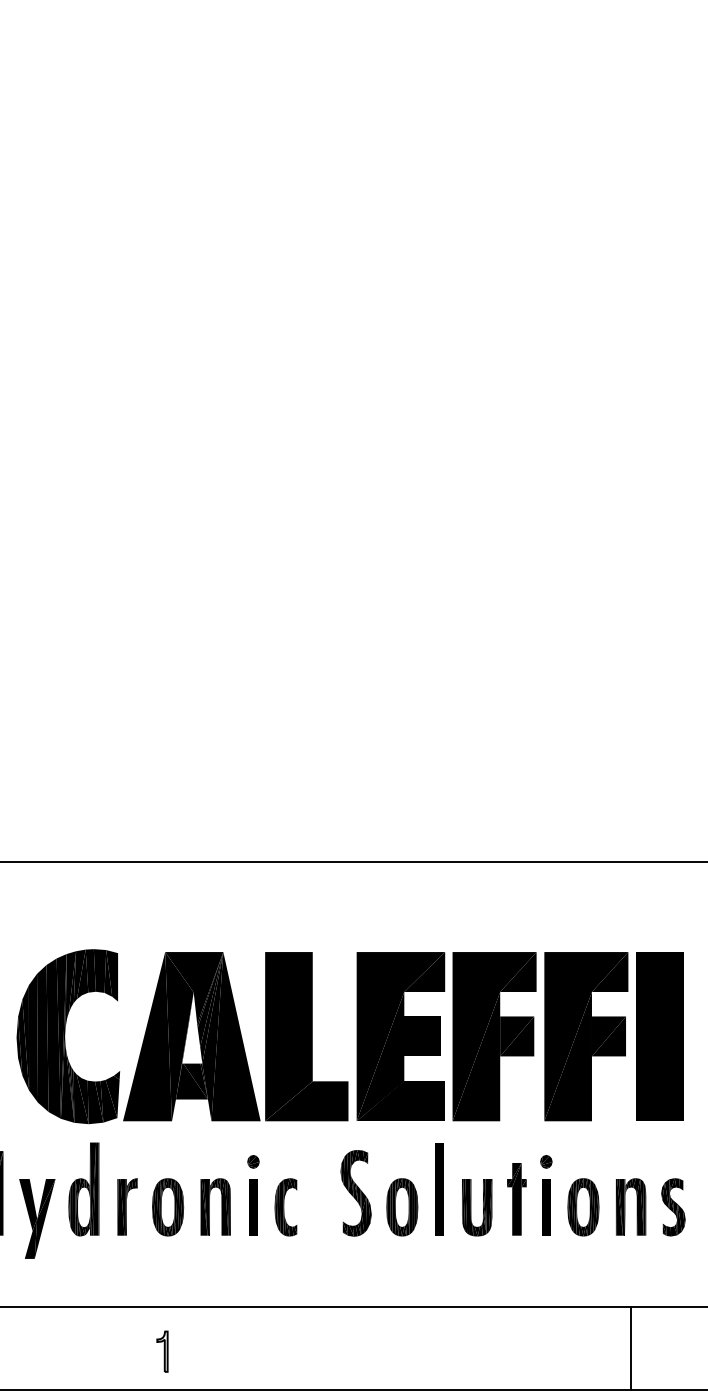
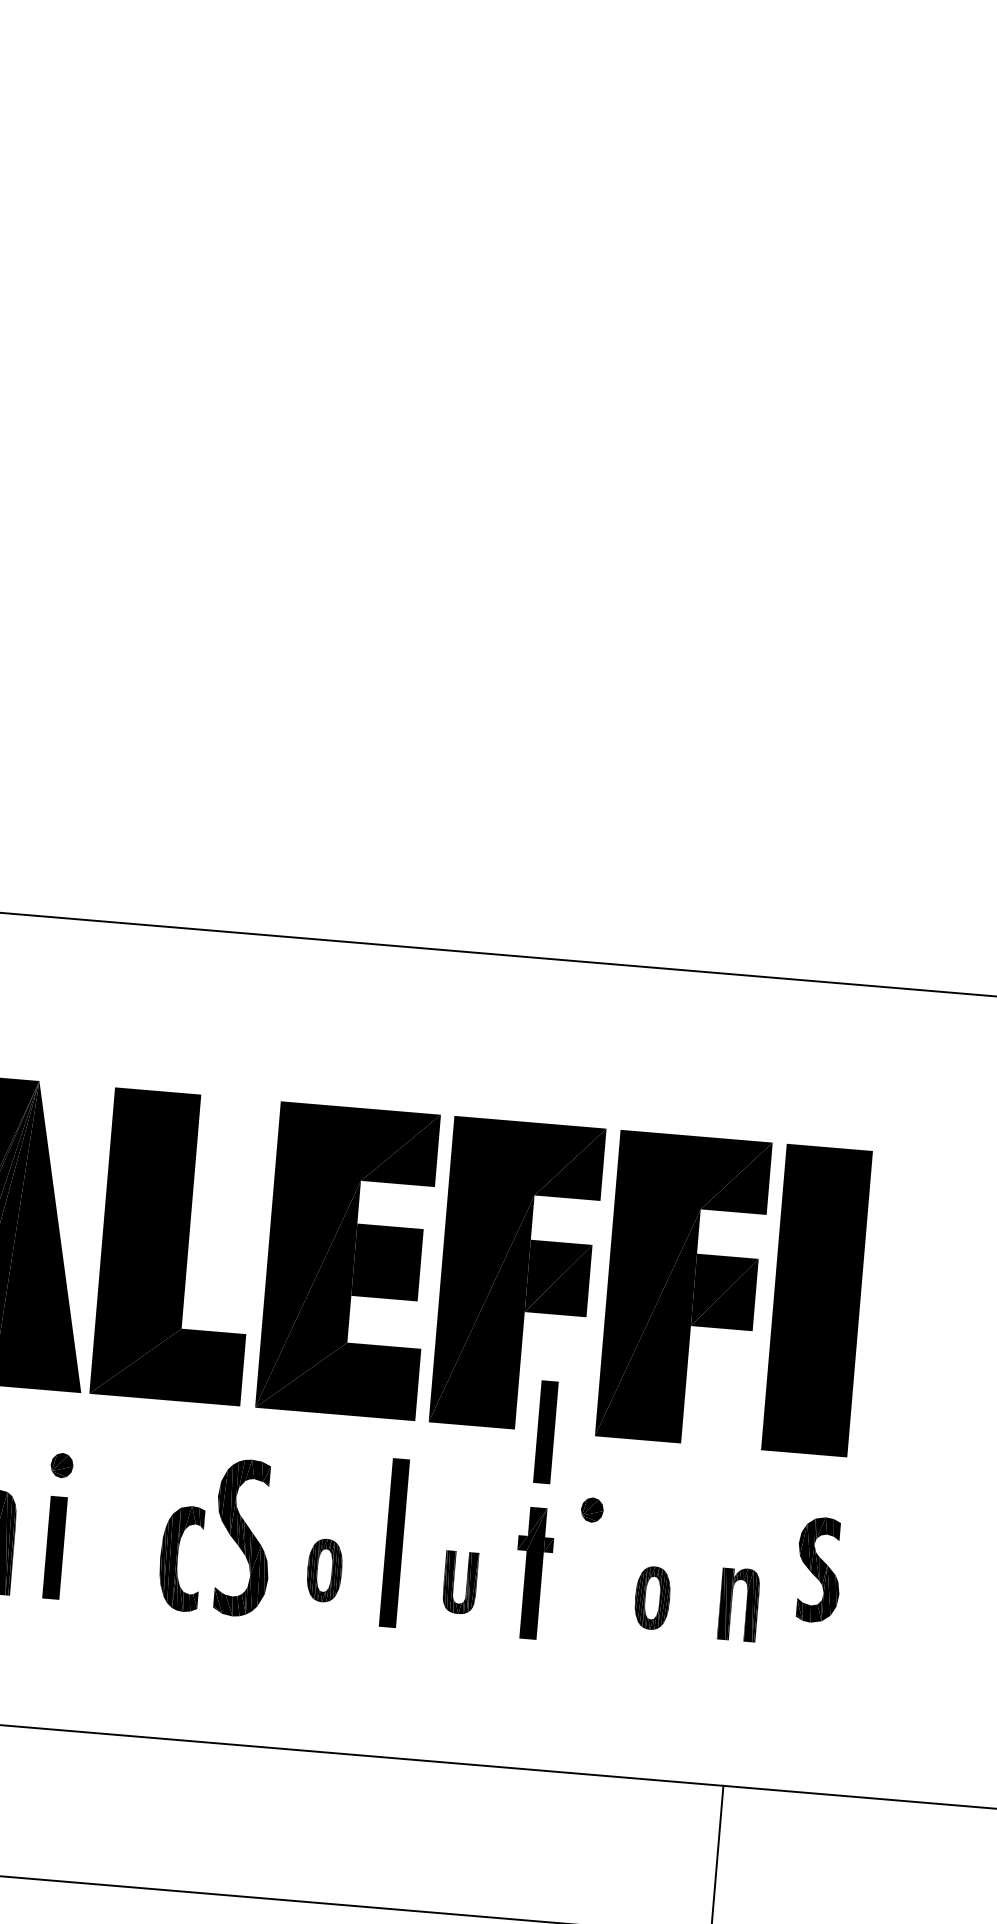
part: (631, 1206) -> (739, 1603), size x0.7
part: (285, 1207) -> (180, 1558), moved
part: (402, 1207) -> (324, 1570), size x0.6
part: (477, 1207) -> (460, 1582), size x0.6
part: (546, 1207) -> (546, 1432), moved
part: (583, 1207) -> (652, 1598), size x0.6
part: (673, 1207) -> (819, 1570), moved

